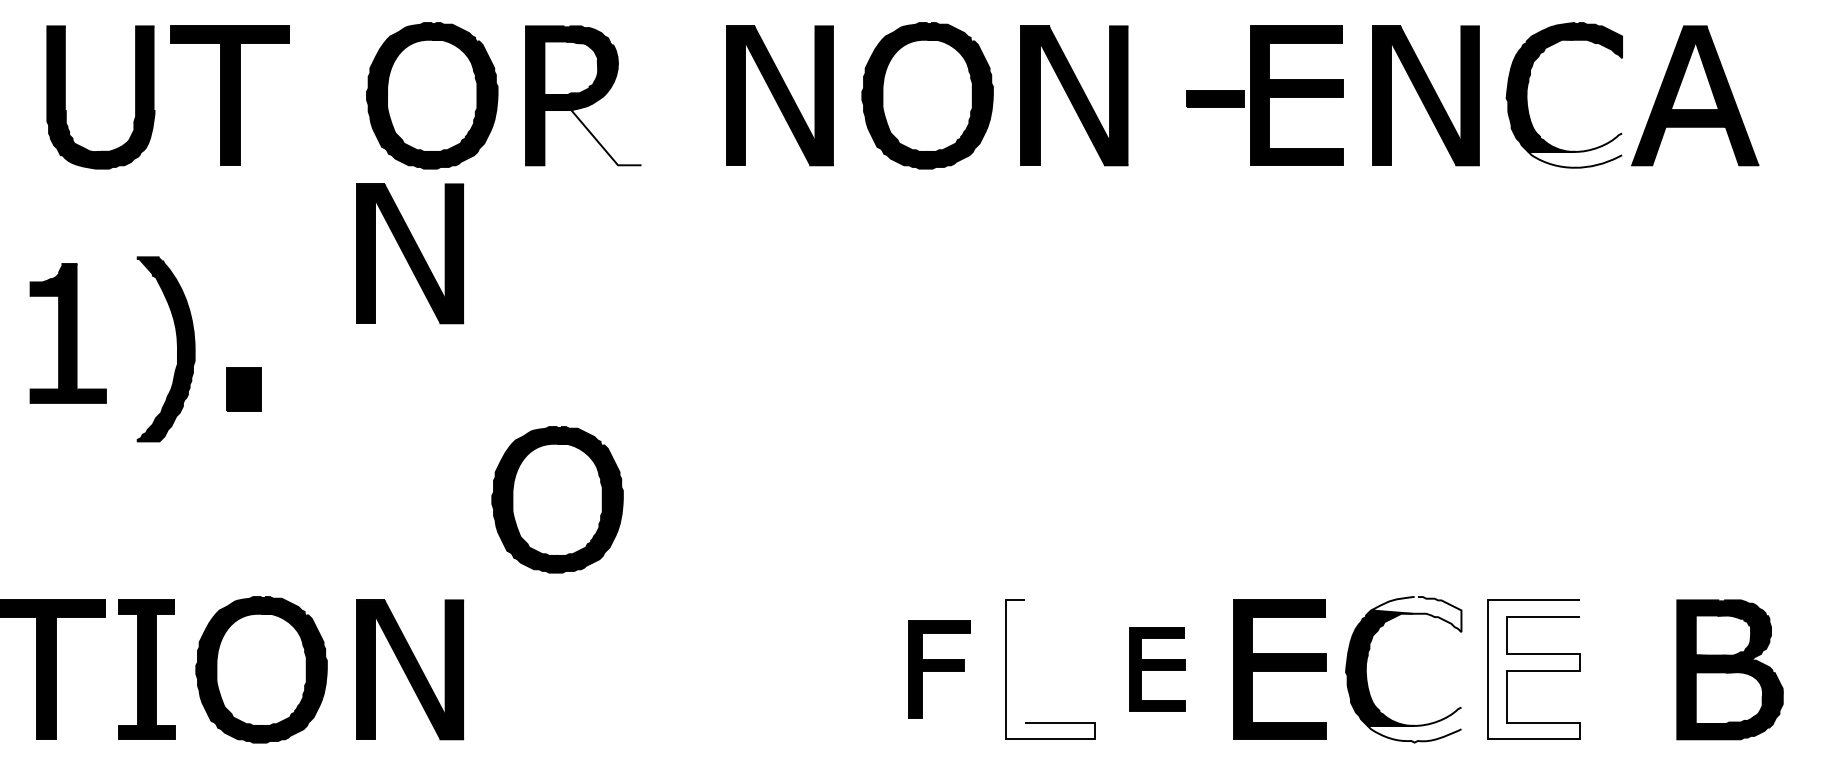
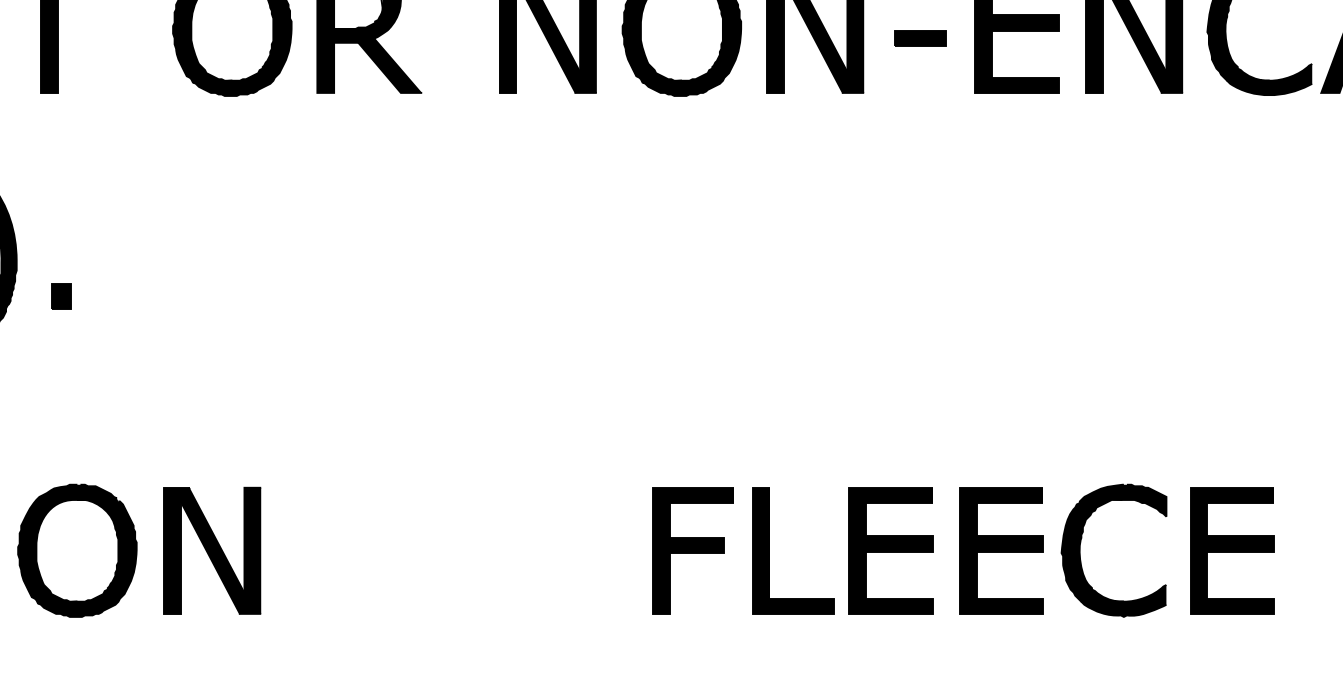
part: (1215, 98) -> (920, 37), moved
fill: (606, 135) -> (390, 65), added
fill: (1575, 150) -> (1269, 79), added
part: (410, 253) -> (212, 172), removed
part: (243, 389) -> (60, 296), size x0.62
part: (557, 499) -> (345, 396), removed
fill: (1416, 614) -> (1125, 500), added
part: (939, 669) -> (692, 550), size x1.43
fill: (1050, 669) -> (793, 550), added
part: (1157, 669) -> (890, 550), size x1.67
fill: (1534, 669) -> (1232, 550), added
fill: (1414, 724) -> (1123, 600), added

